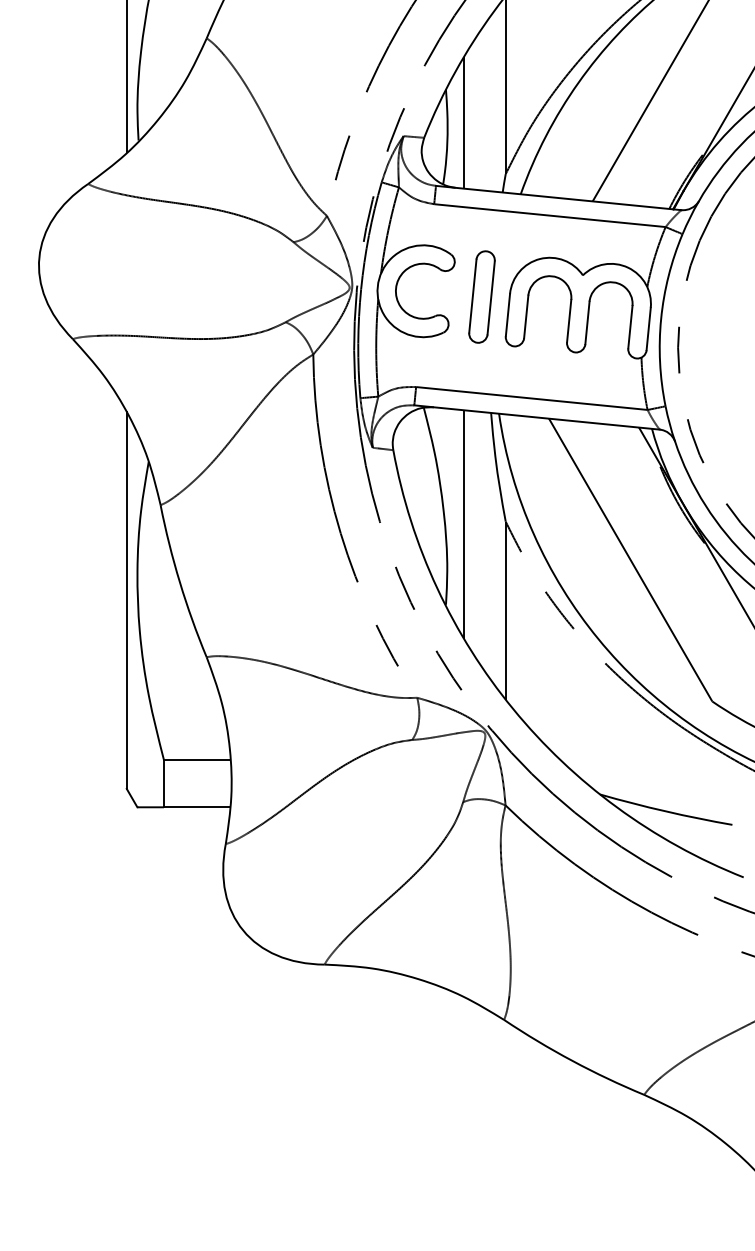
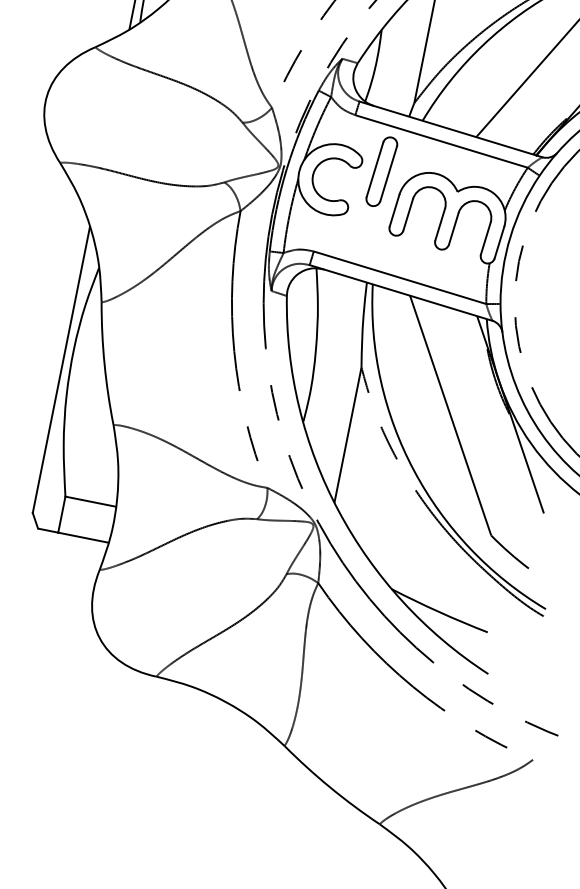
line: (463, 122) -> (390, 57), removed
part: (481, 296) -> (381, 171), moved
line: (463, 524) -> (328, 363), removed

